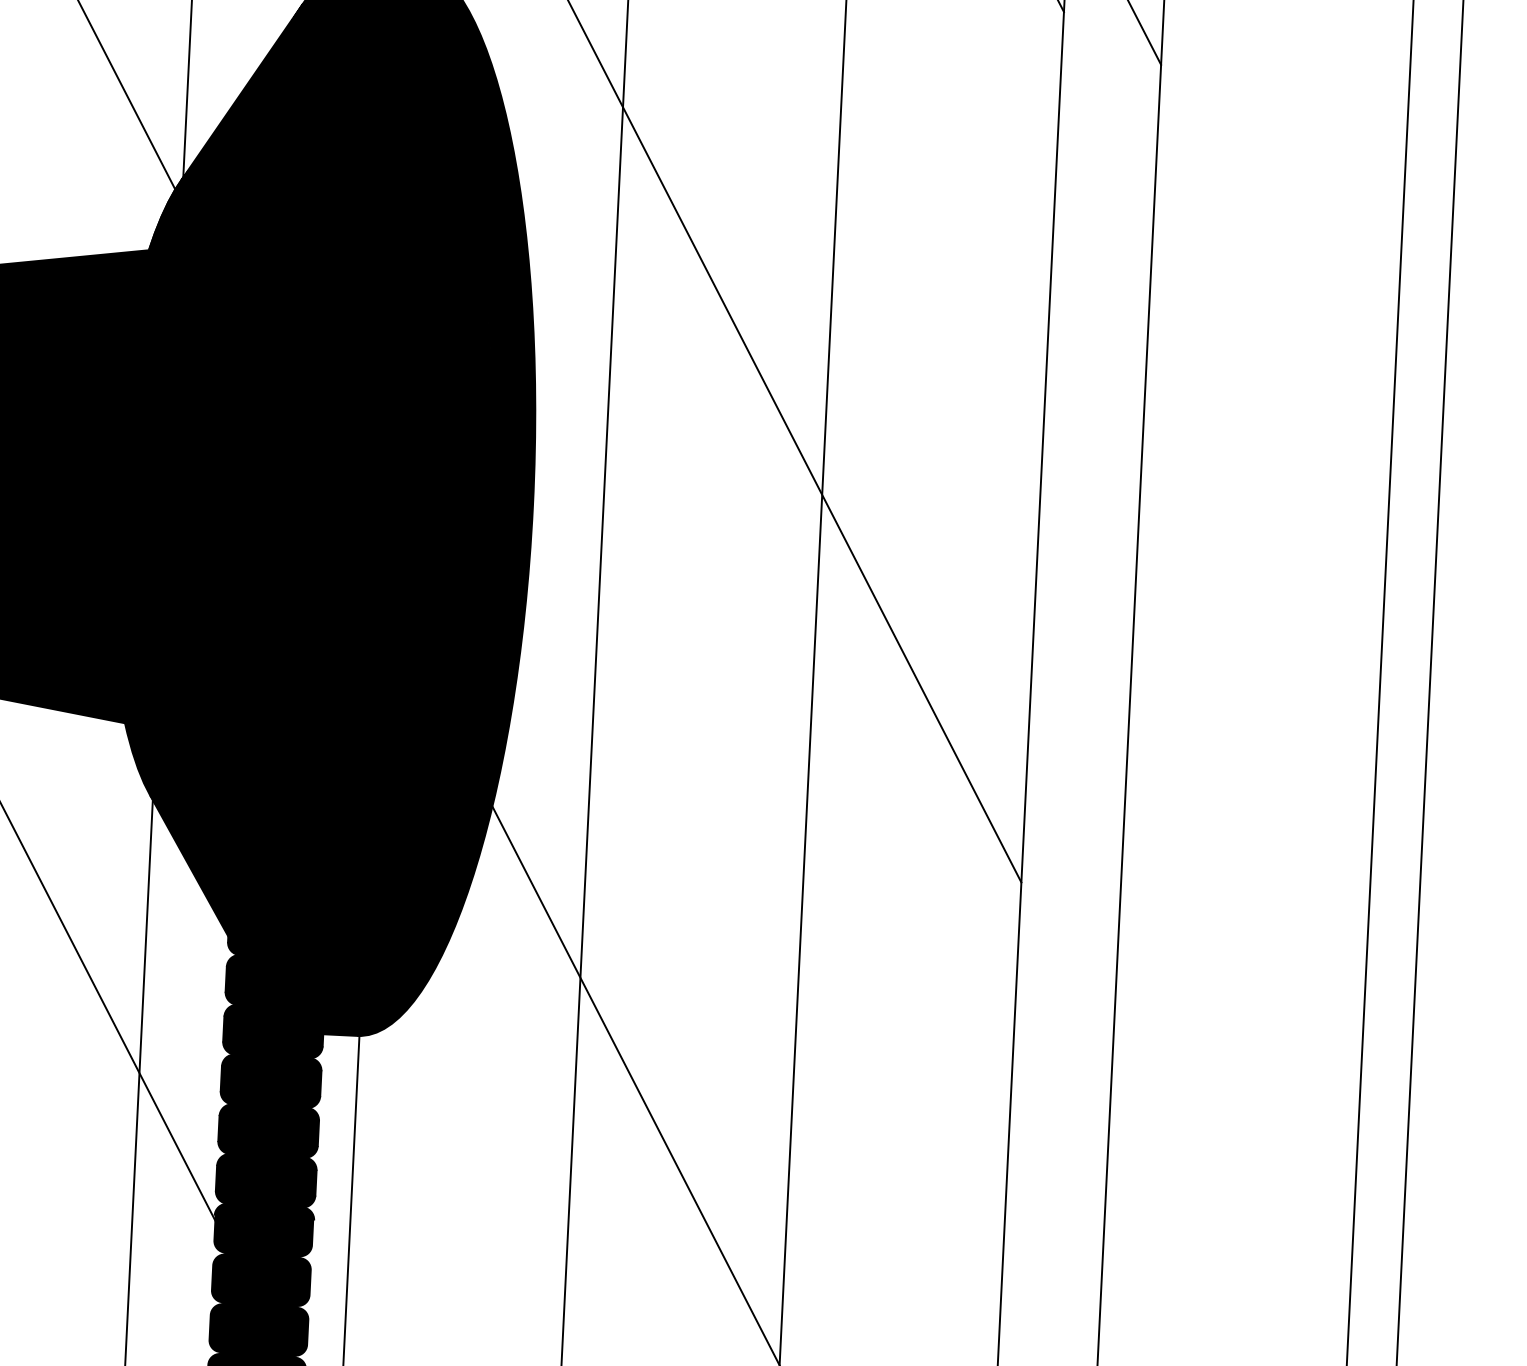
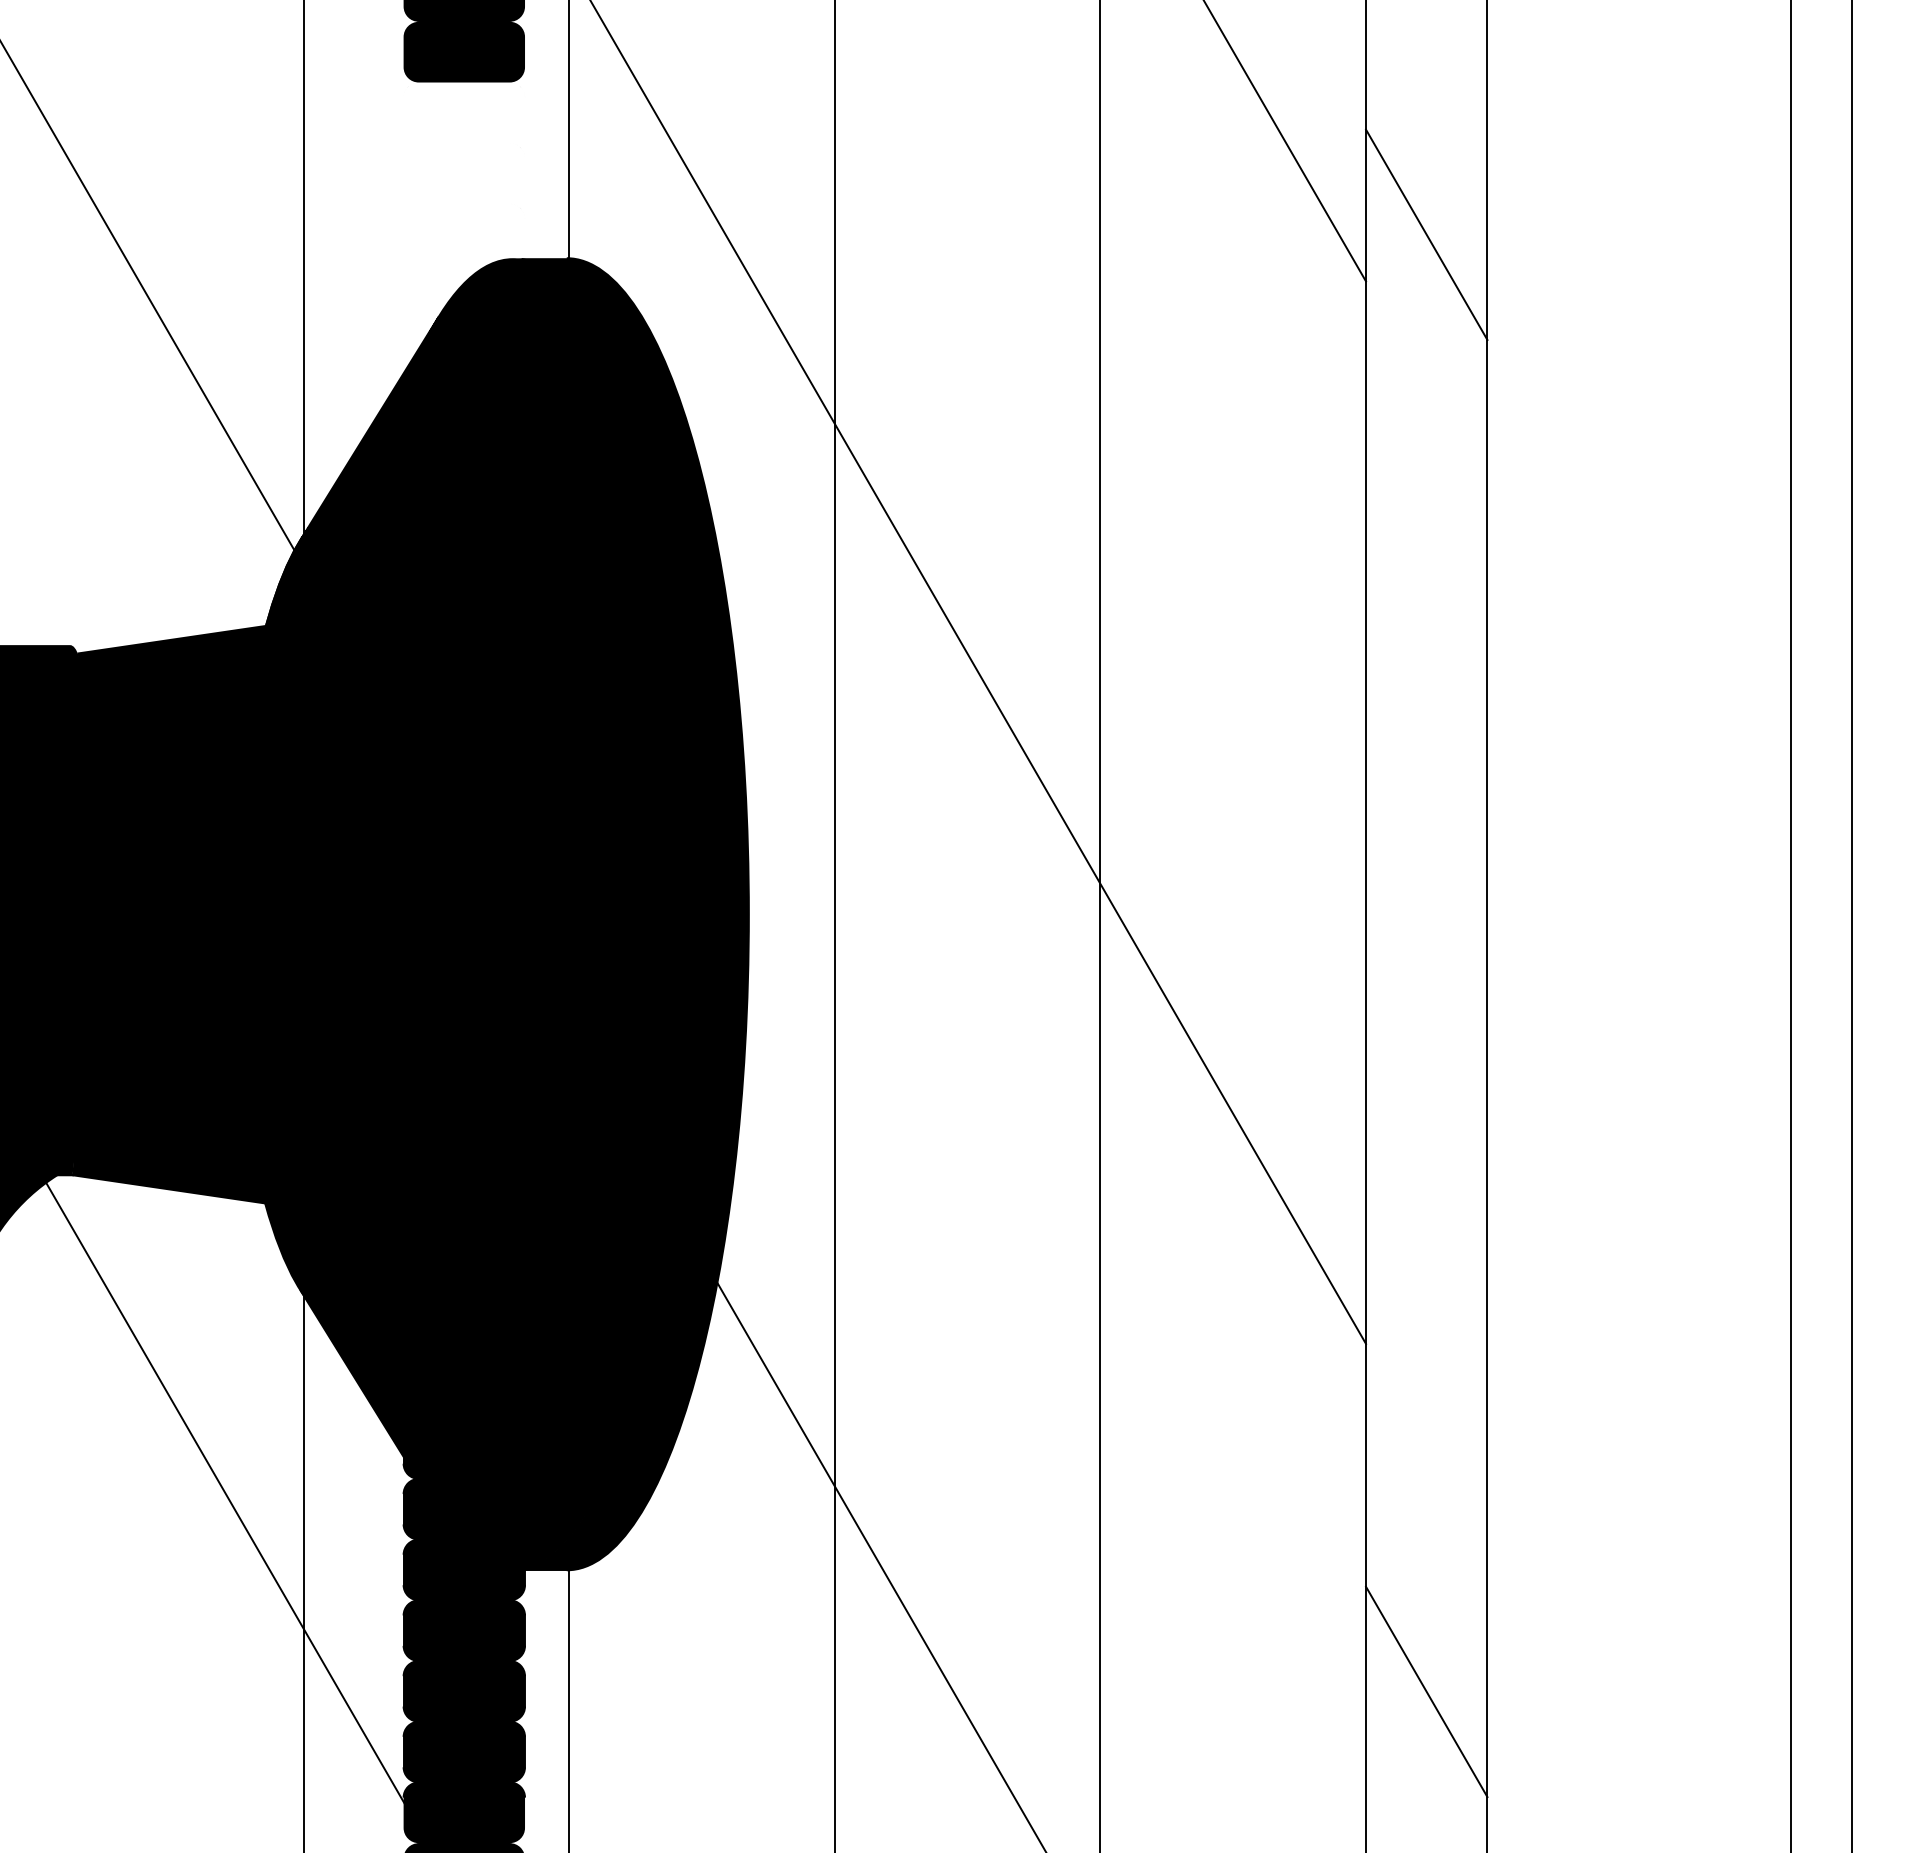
line: (1057, 1169) -> (1426, 1691), added

